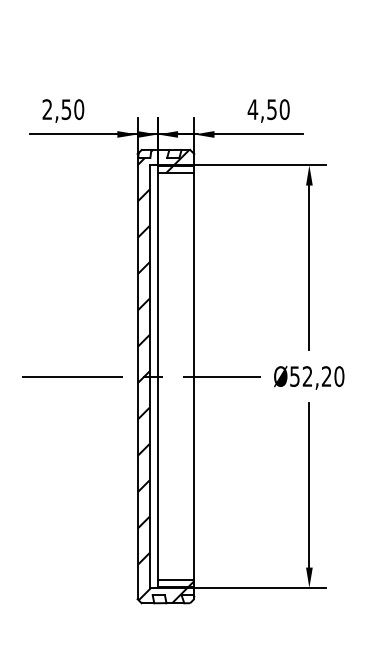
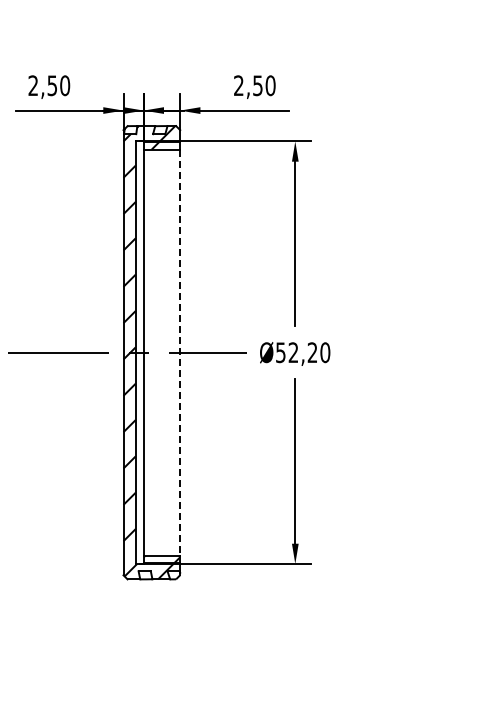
text: (252, 109) -> (238, 85), 4,50 -> 2,50
line: (194, 377) -> (180, 353), solid -> dashed

